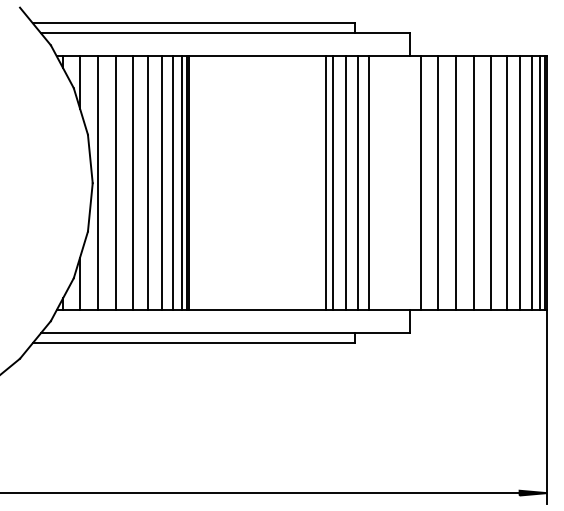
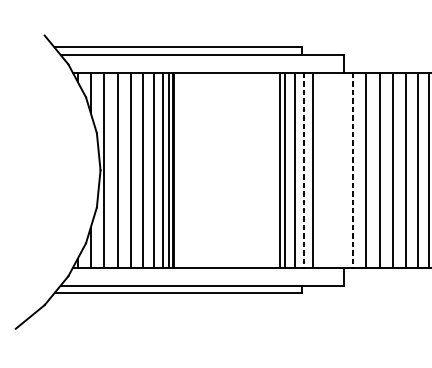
line: (357, 183) -> (303, 170), solid -> dashed
line: (421, 183) -> (352, 170), solid -> dashed

